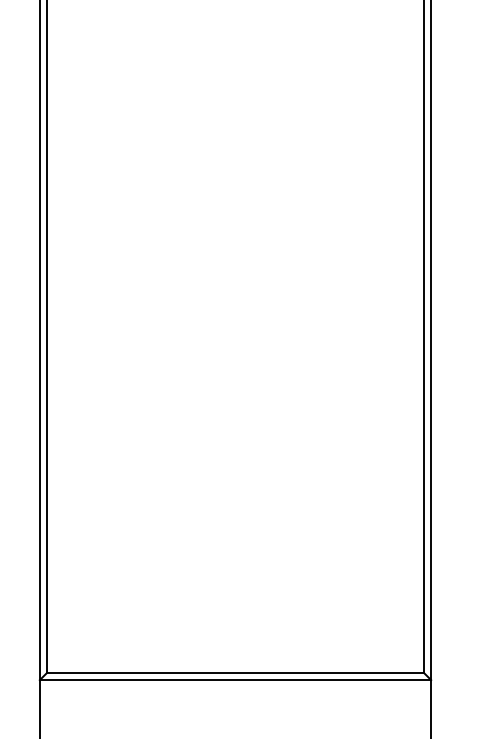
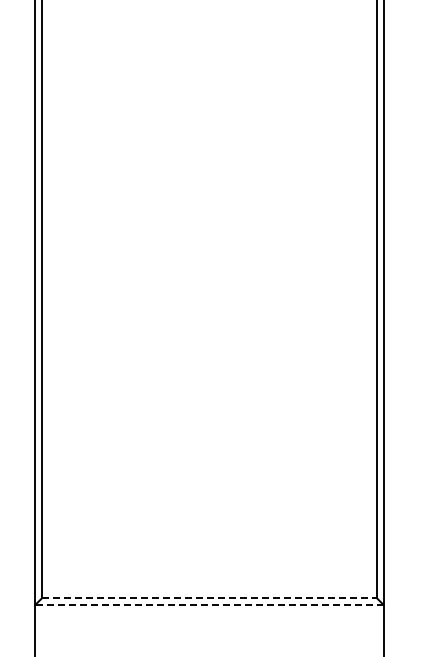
line: (236, 673) -> (210, 598), solid -> dashed
line: (235, 679) -> (209, 604), solid -> dashed

